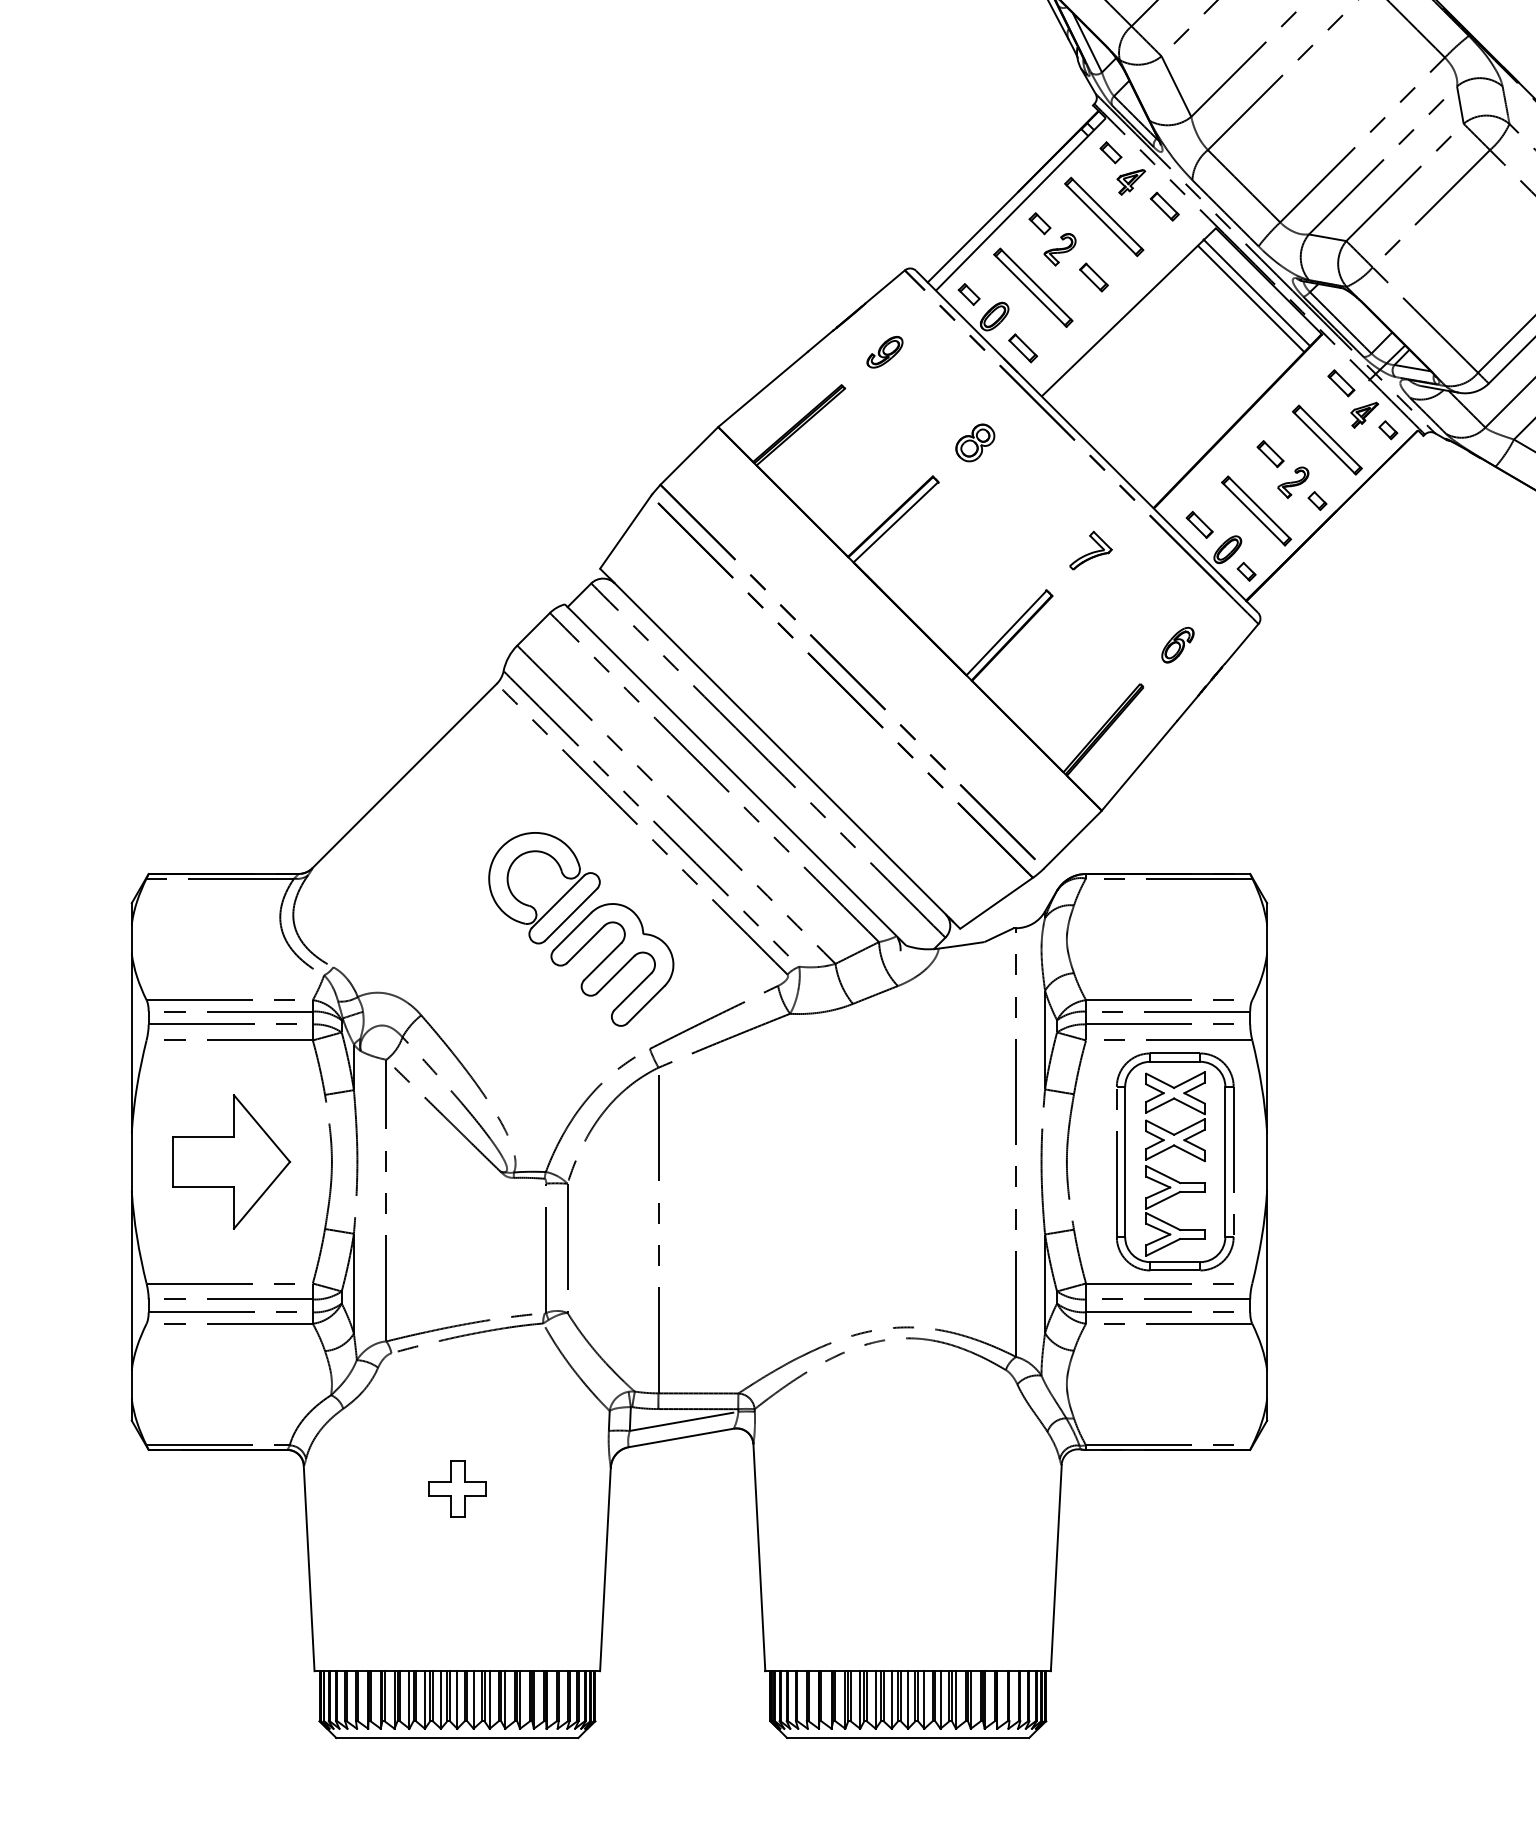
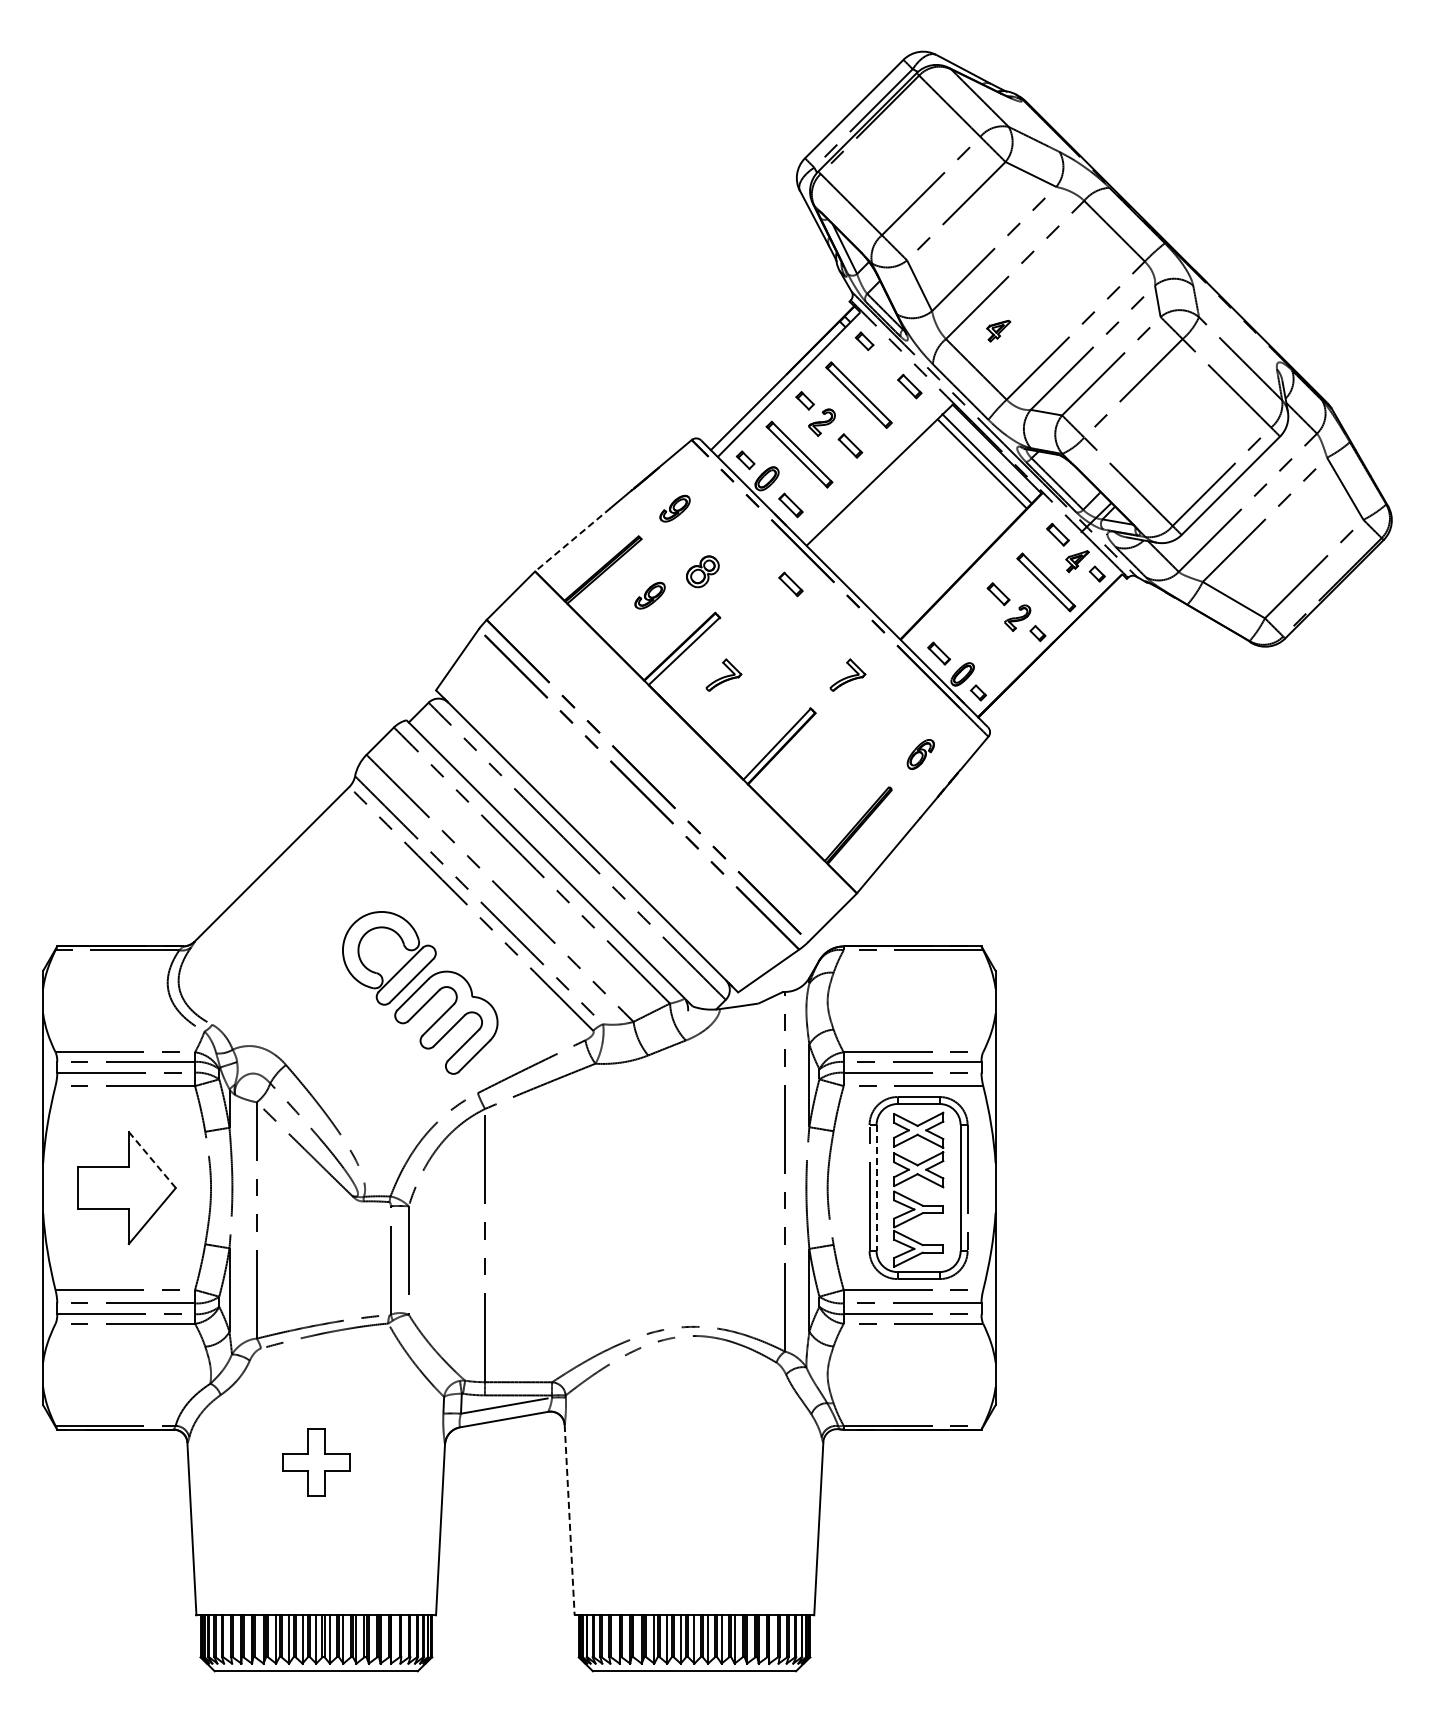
part: (1131, 181) -> (998, 330), moved
line: (762, 390) -> (572, 540), solid -> dashed
part: (974, 442) -> (702, 571), moved
part: (1022, 442) -> (790, 584), added
part: (854, 455) -> (649, 595), added
part: (1256, 510) -> (986, 641), removed
part: (942, 549) -> (723, 674), added
line: (262, 1129) -> (152, 1160), solid -> dashed
line: (1125, 1162) -> (876, 1188), solid -> dashed
part: (457, 1489) -> (316, 1462), size x1.4
line: (759, 1558) -> (569, 1520), solid -> dashed

